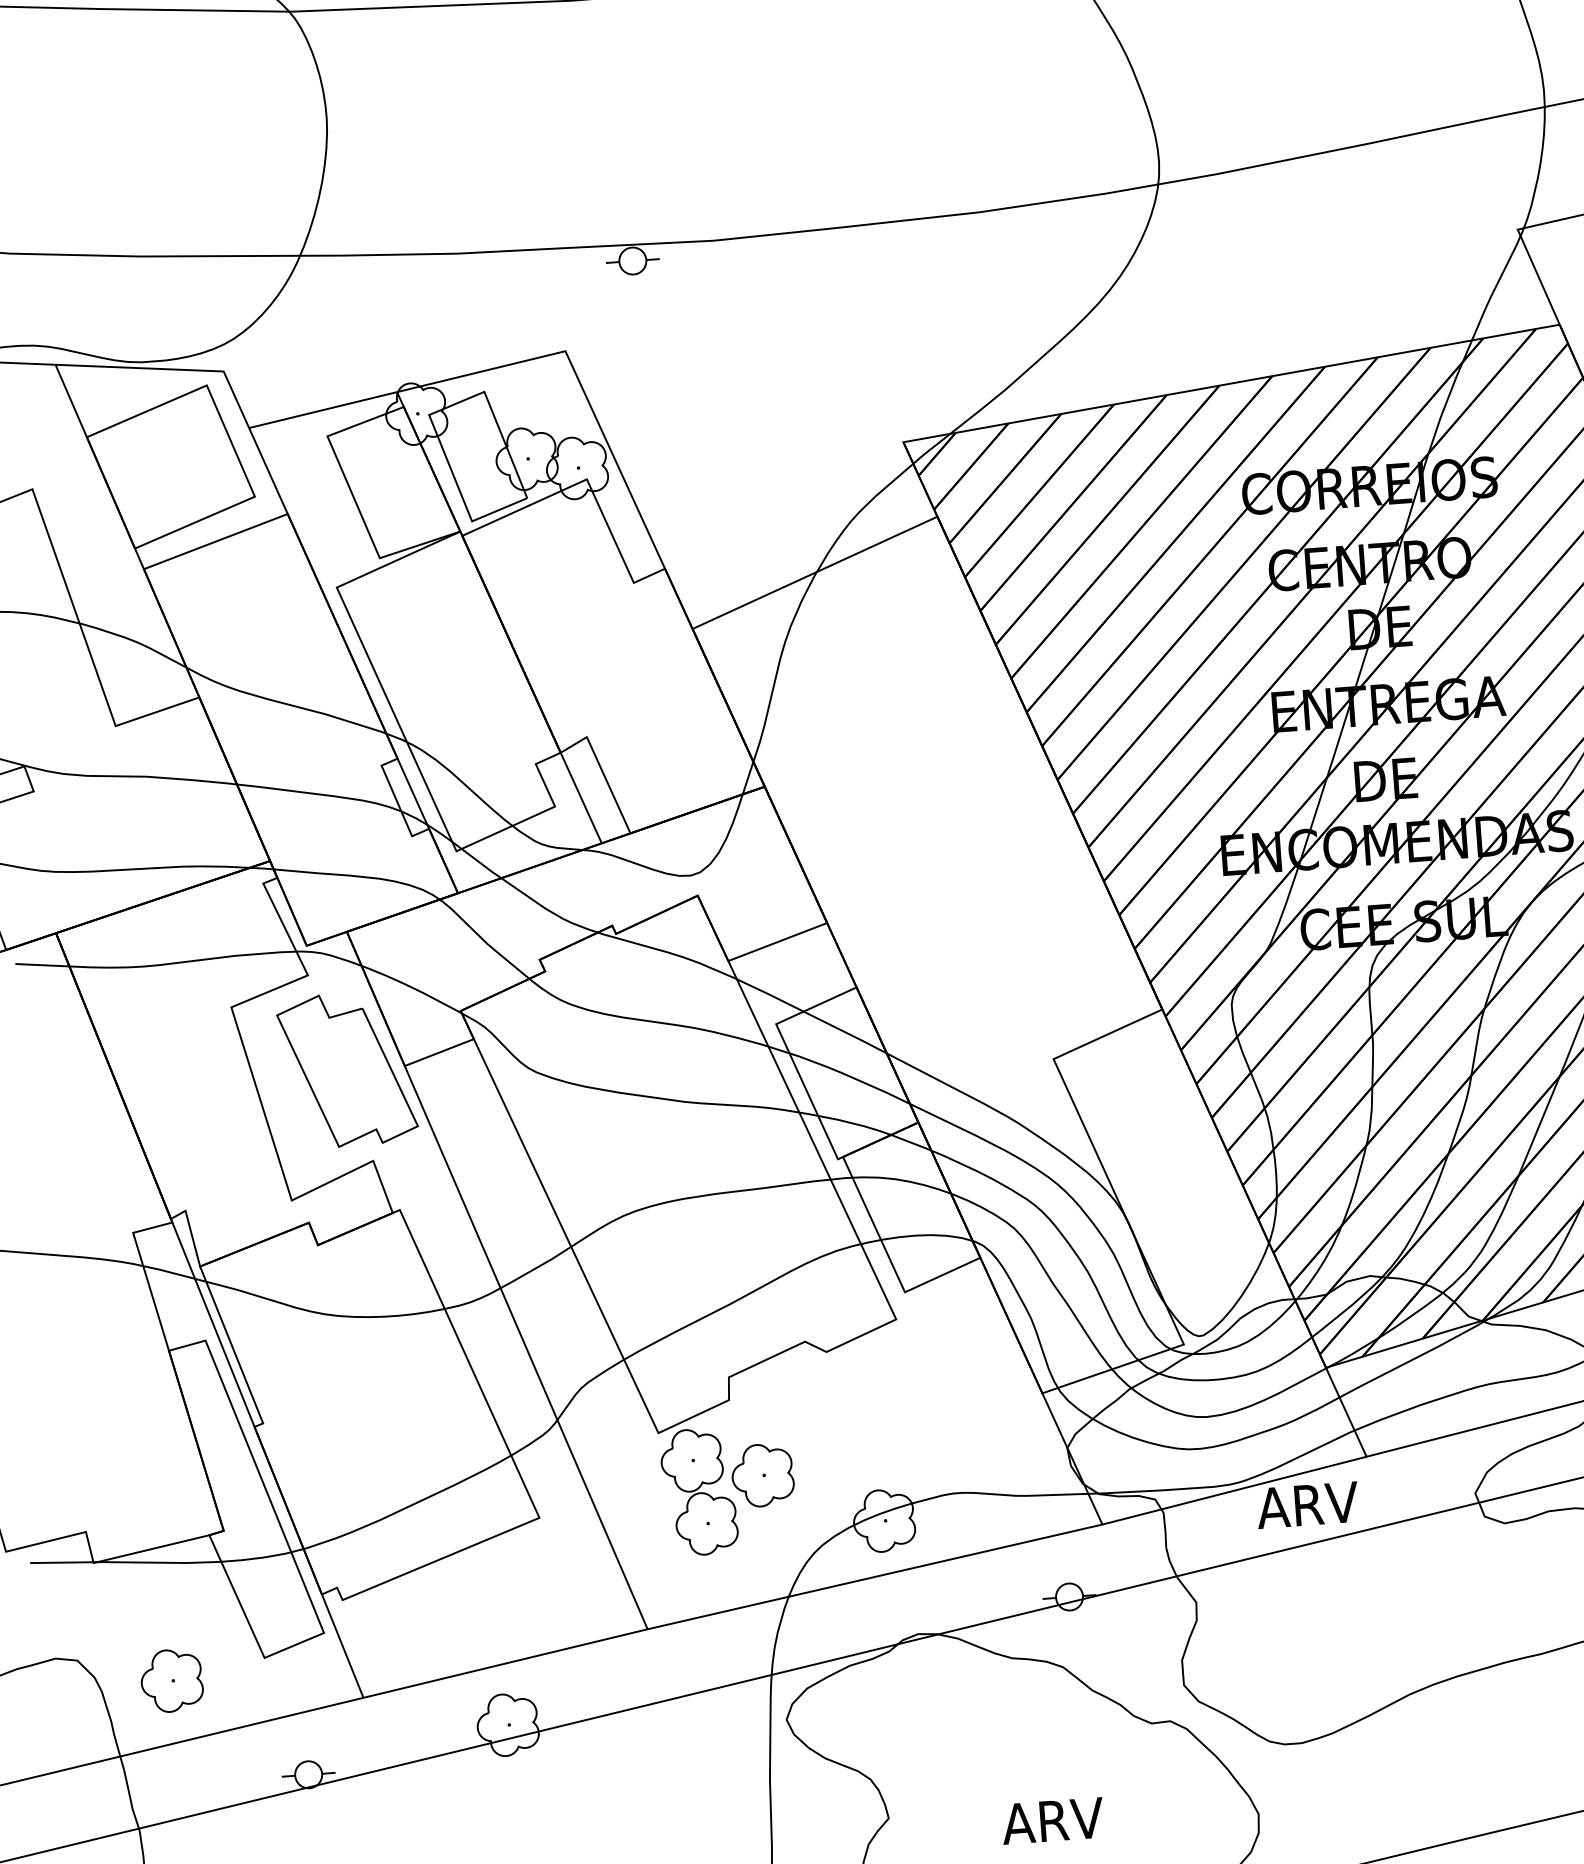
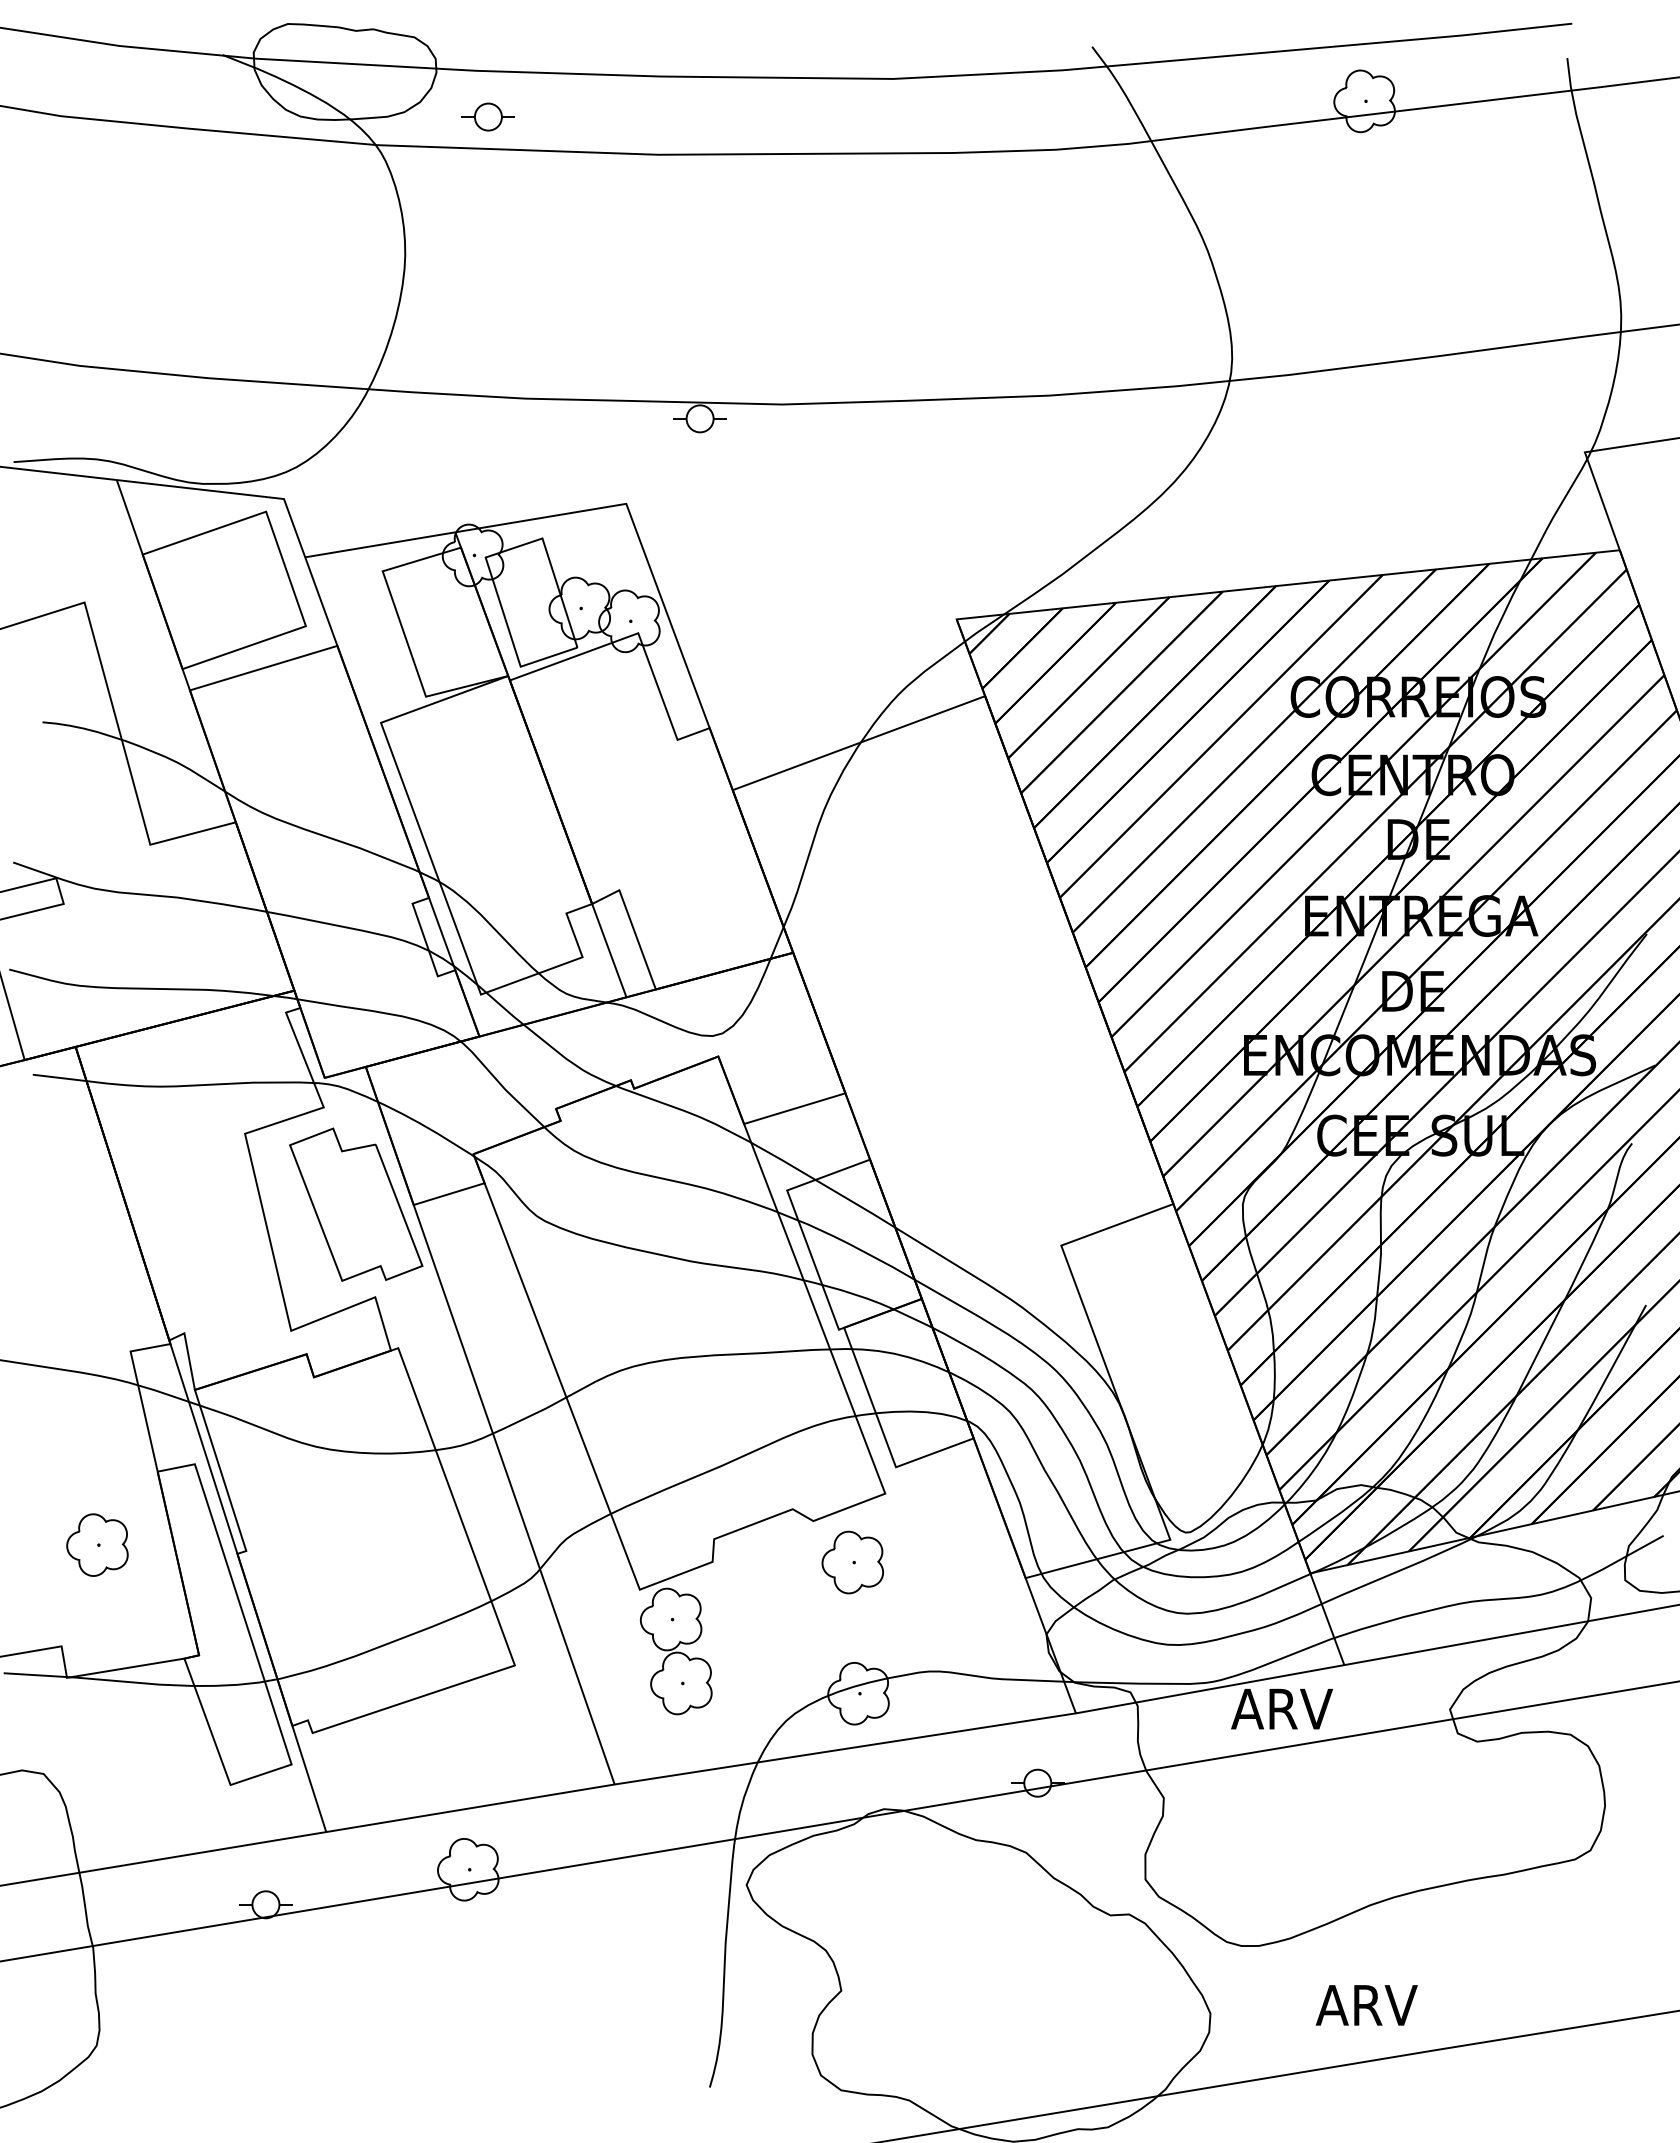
part: (762, 1475) -> (852, 1562), moved
part: (171, 1680) -> (97, 1544), moved
text: (1052, 1821) -> (1366, 2005), moved

